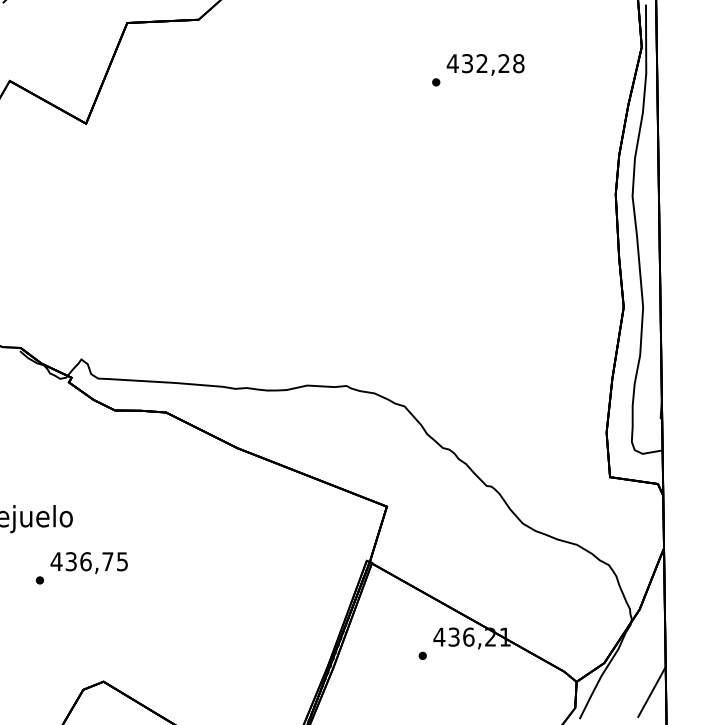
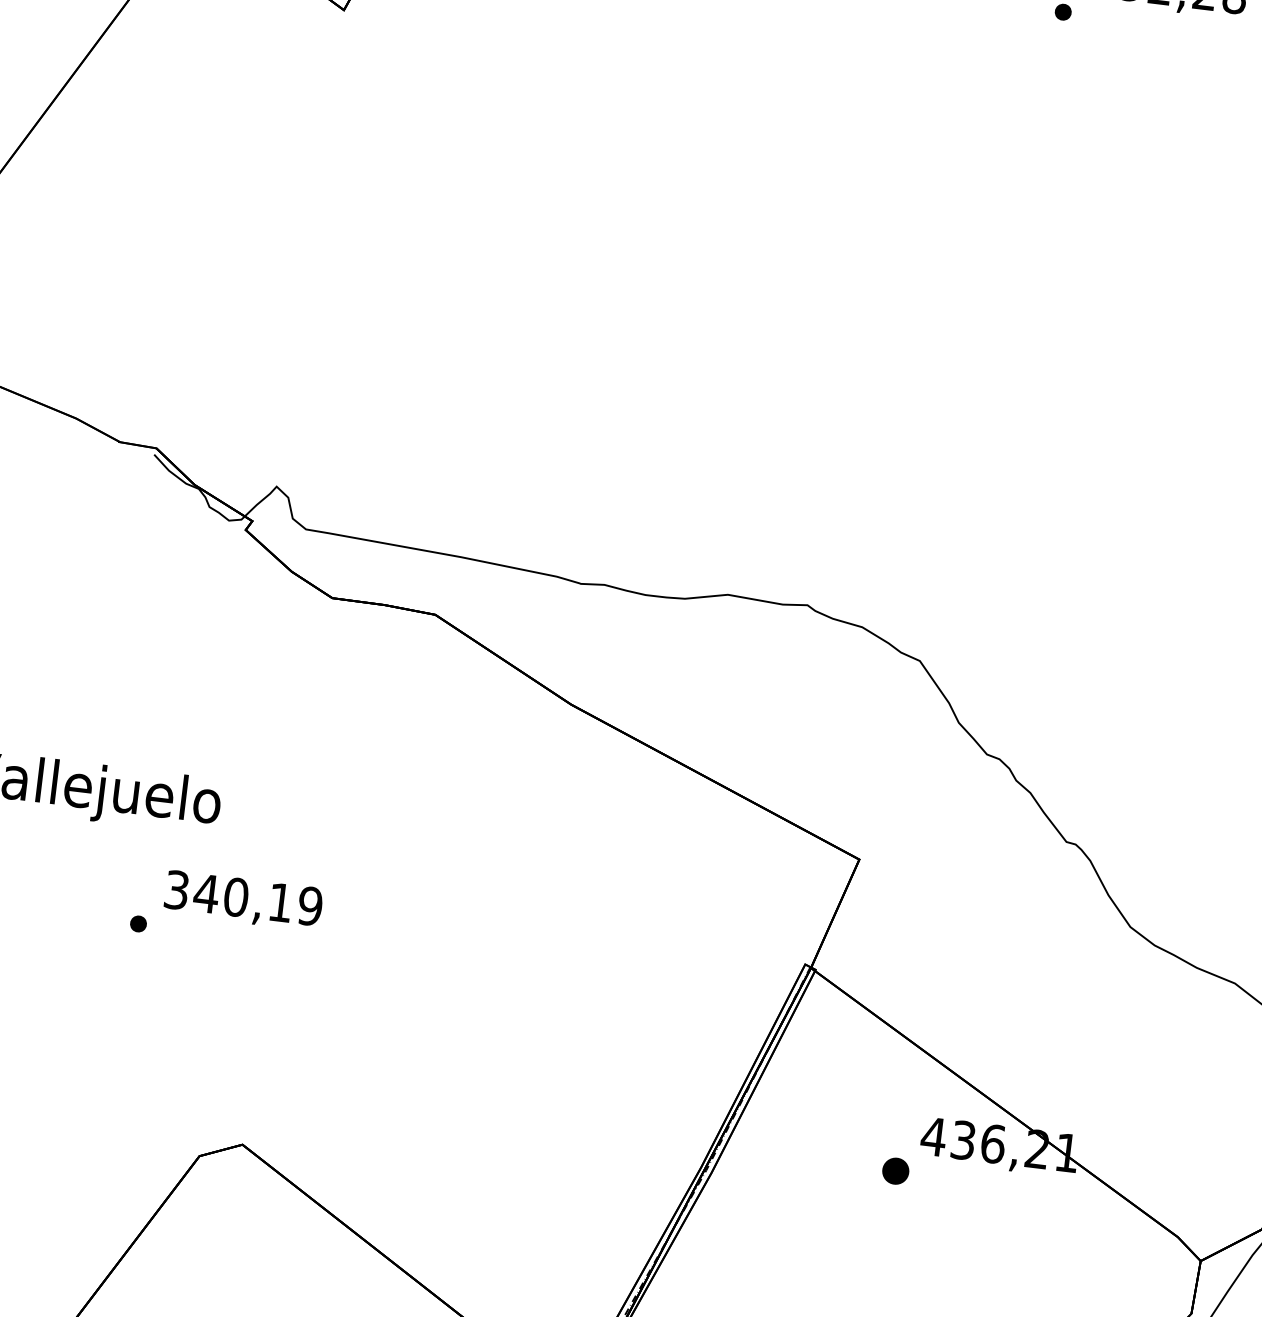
text: (89, 561) -> (243, 897), 436,75 -> 340,19
part: (422, 655) -> (894, 1169), size x1.6

